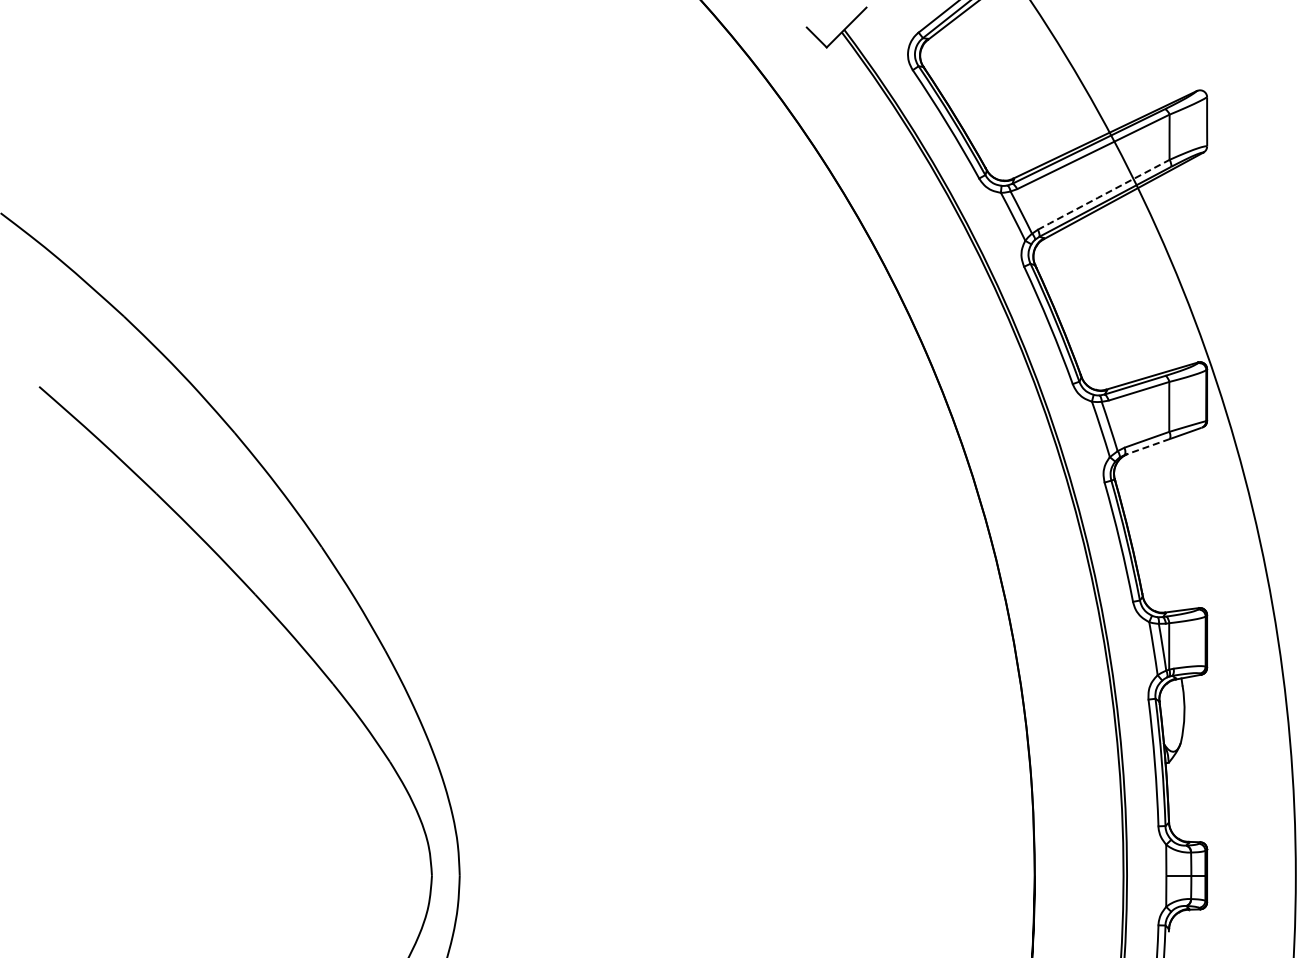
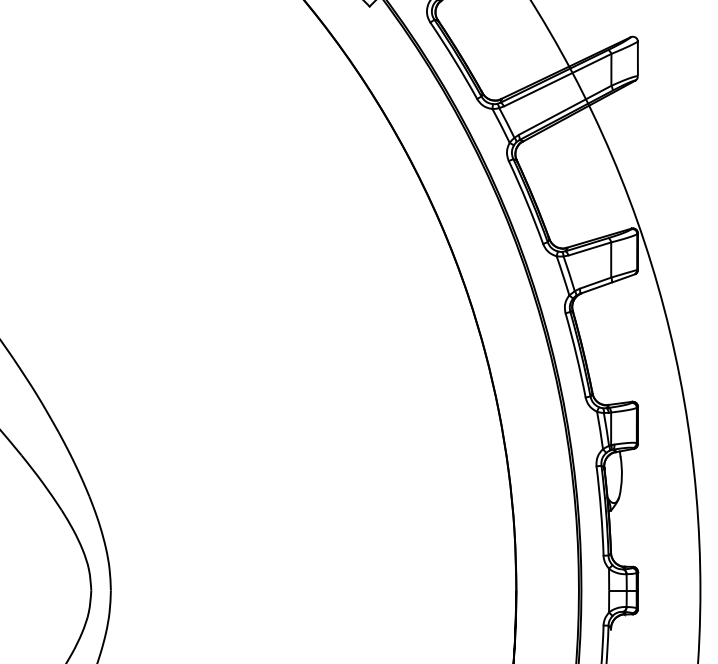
line: (1103, 195) -> (564, 110), dashed -> solid
line: (1147, 447) -> (595, 288), dashed -> solid

